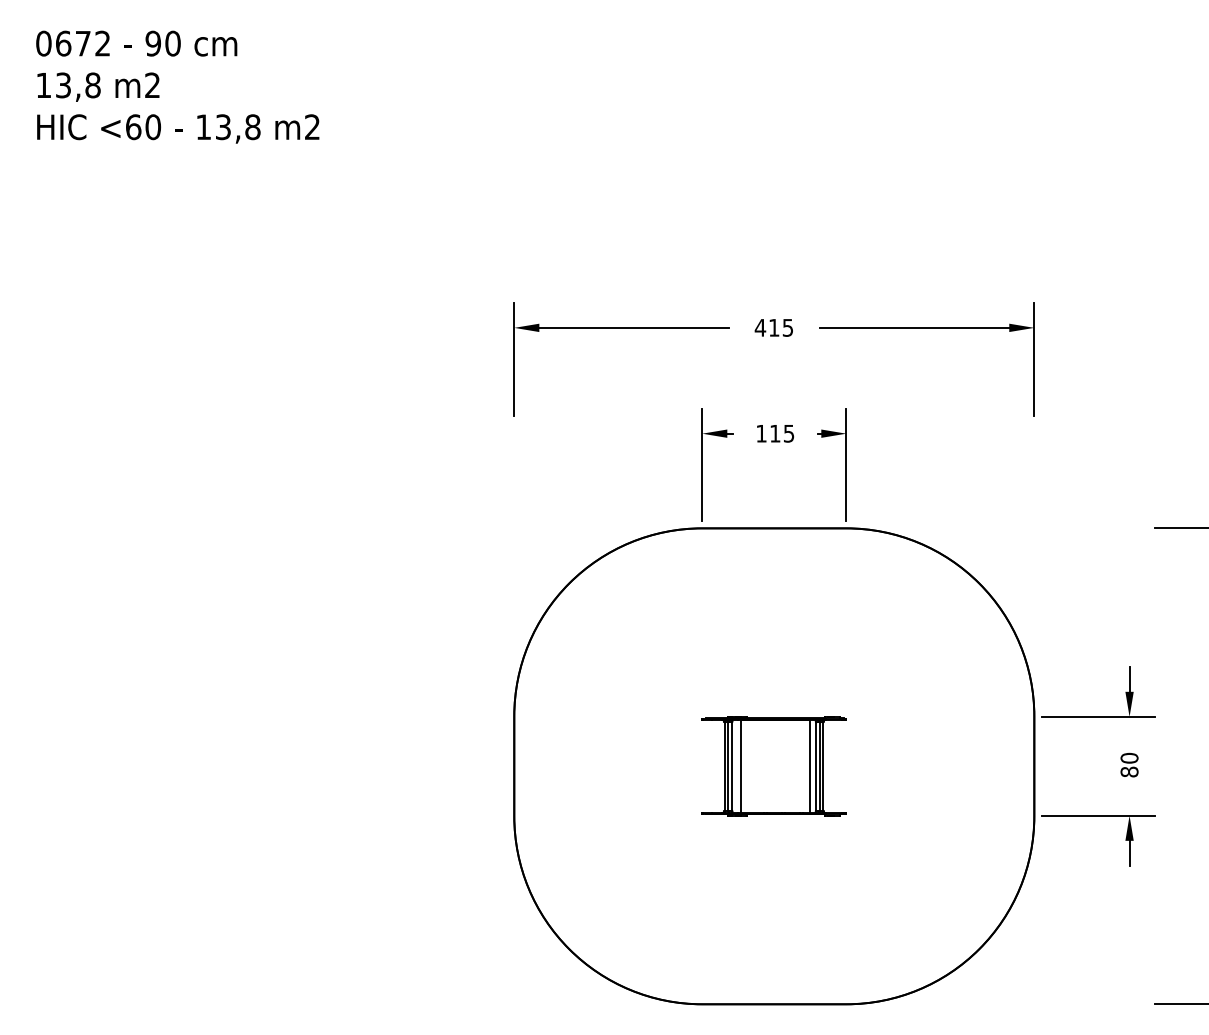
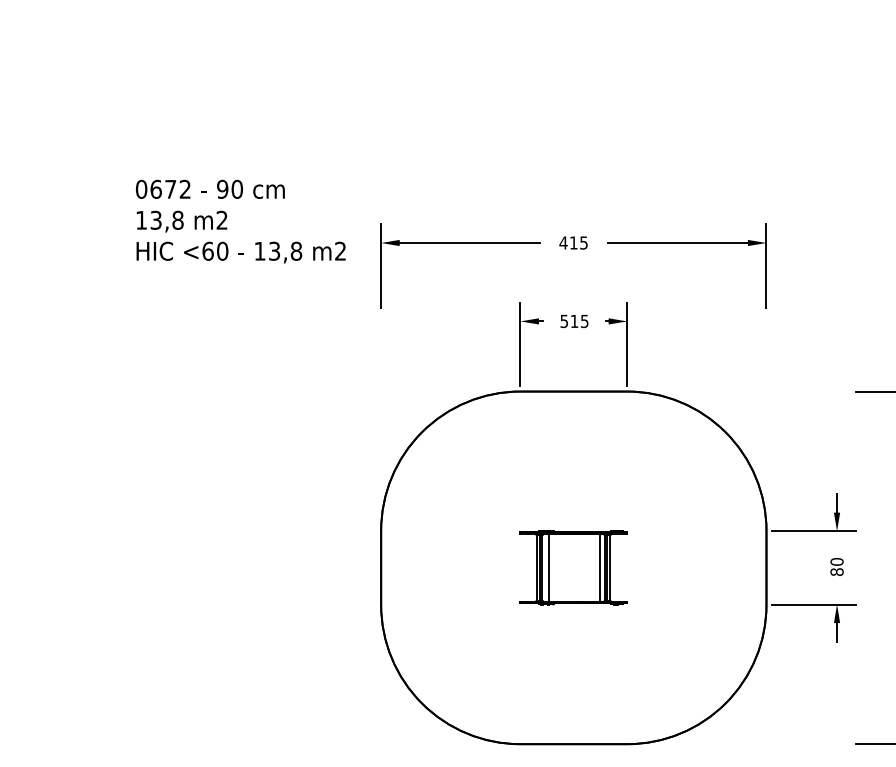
text: (177, 86) -> (240, 221), moved
text: (760, 433) -> (563, 321), 115 -> 515

